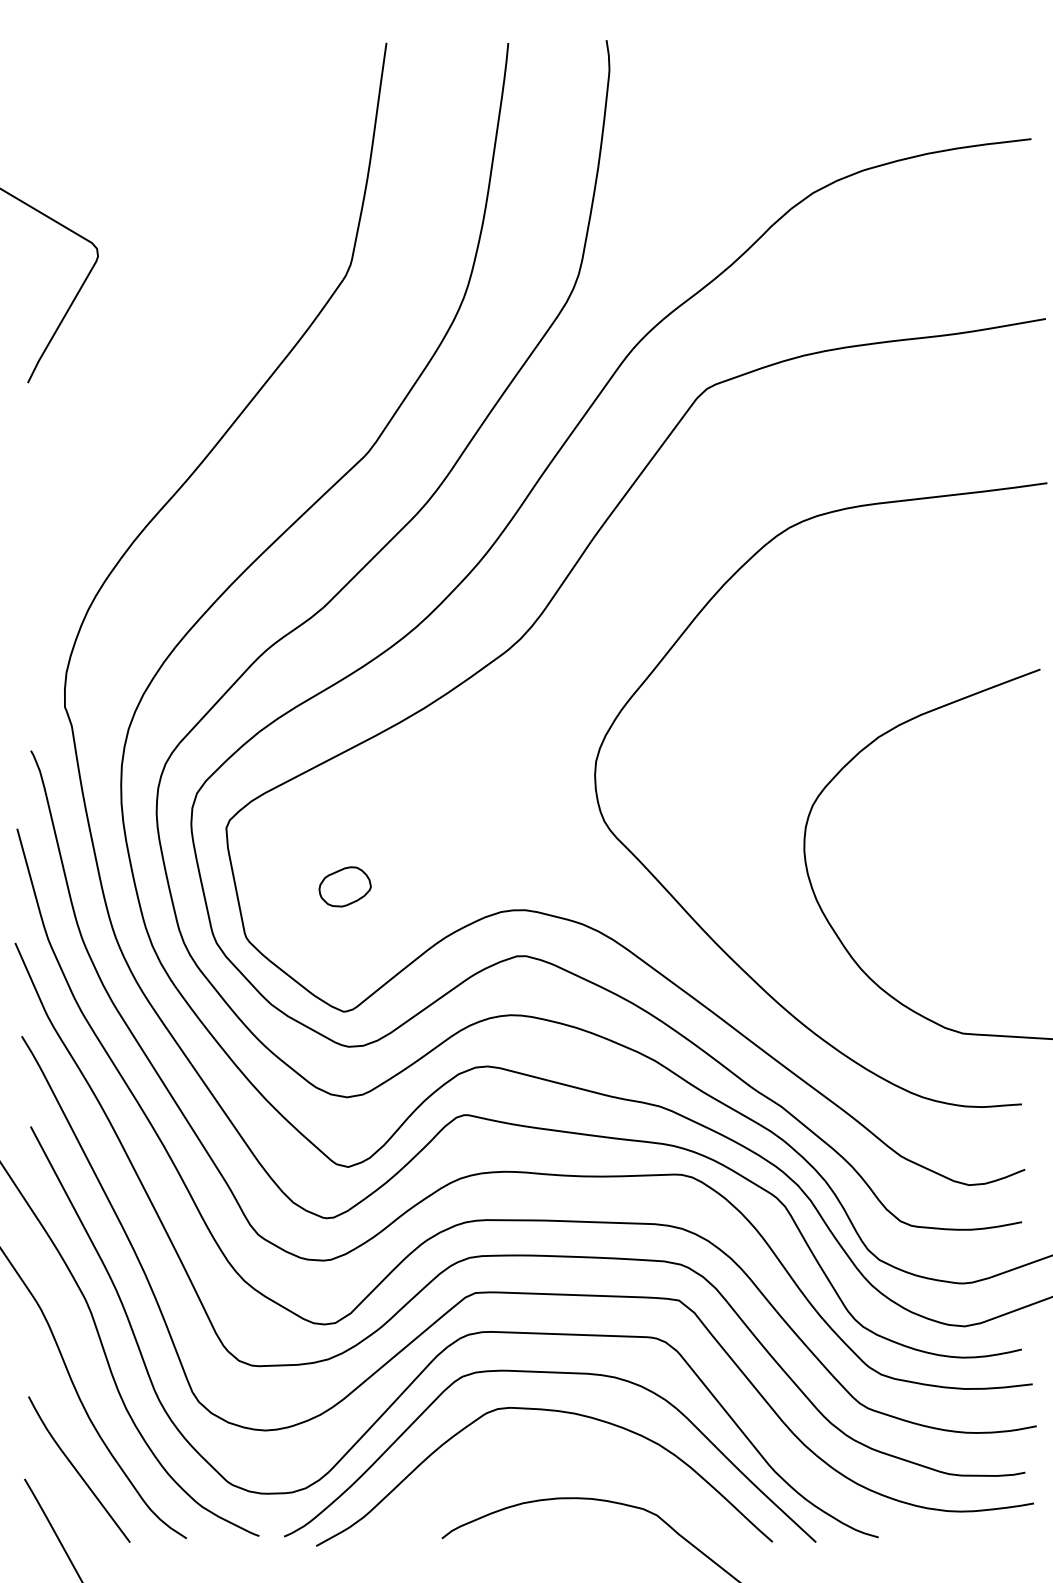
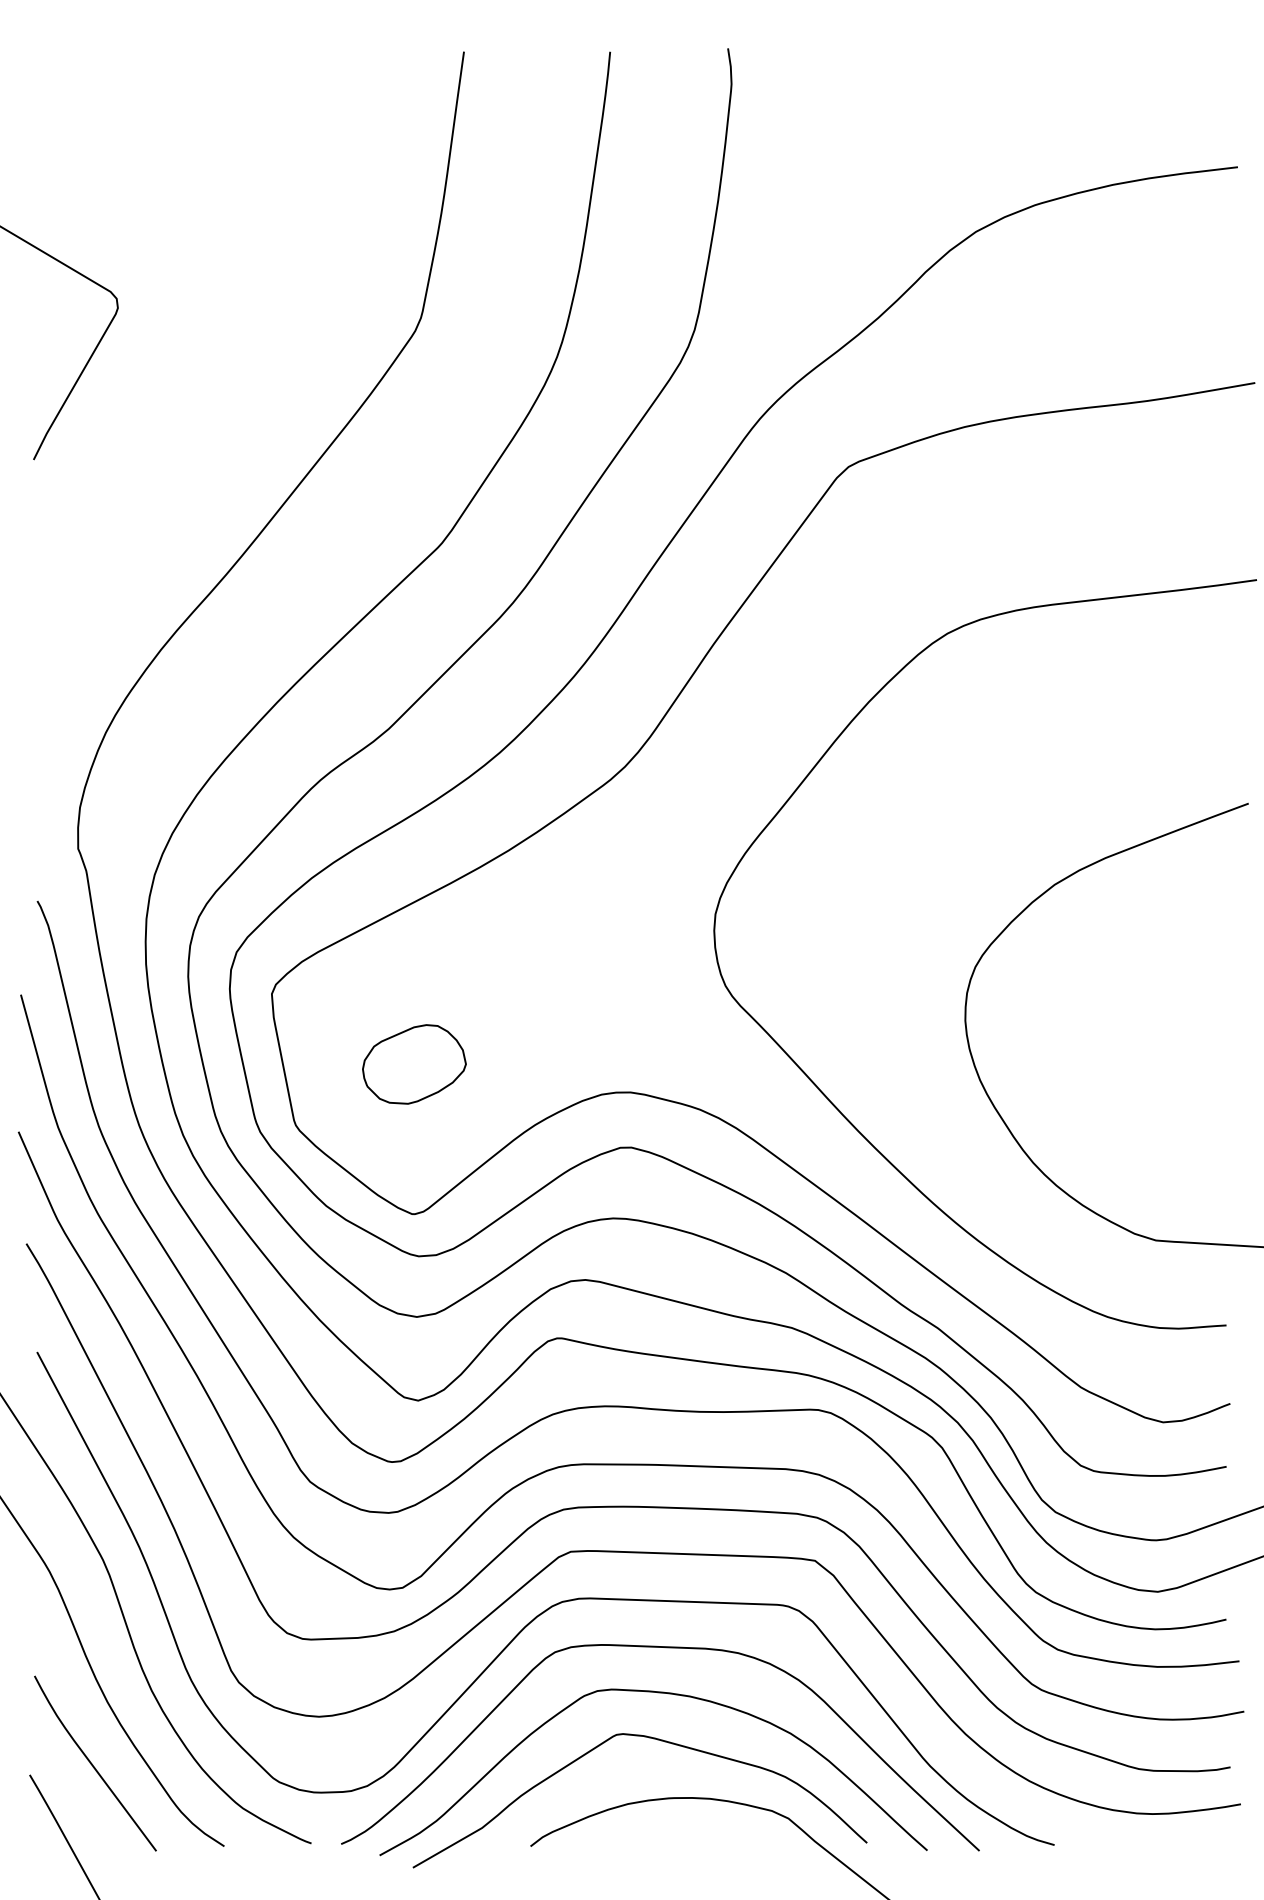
part: (345, 886) -> (414, 1064), size x1.67
curve: (544, 1449) -> (653, 1739), added

